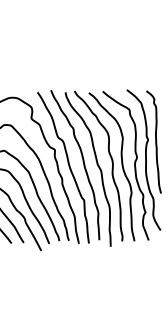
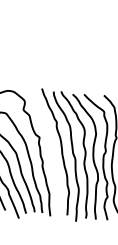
curve: (68, 166) -> (49, 152), removed

